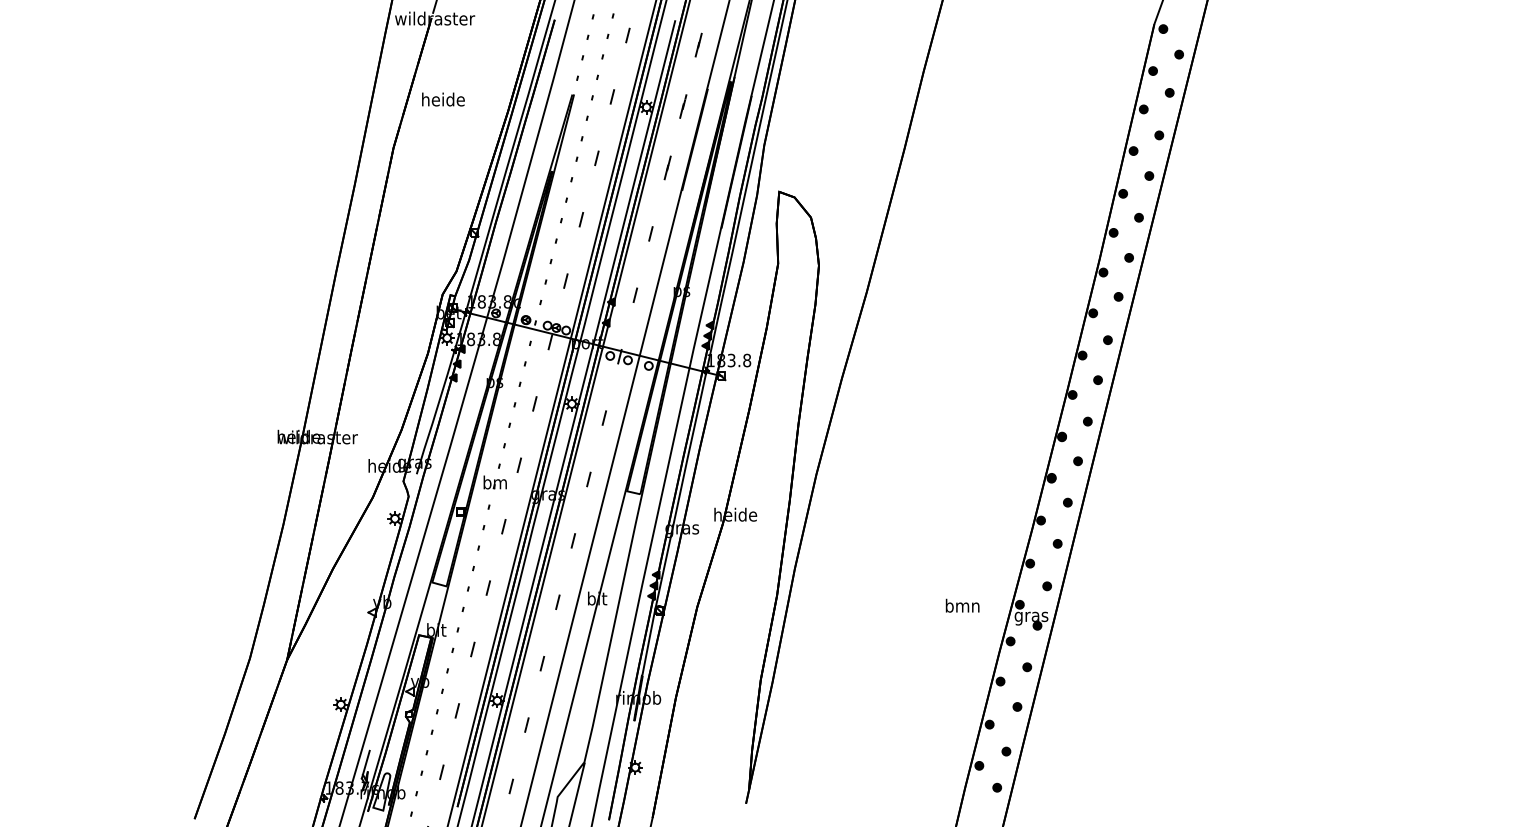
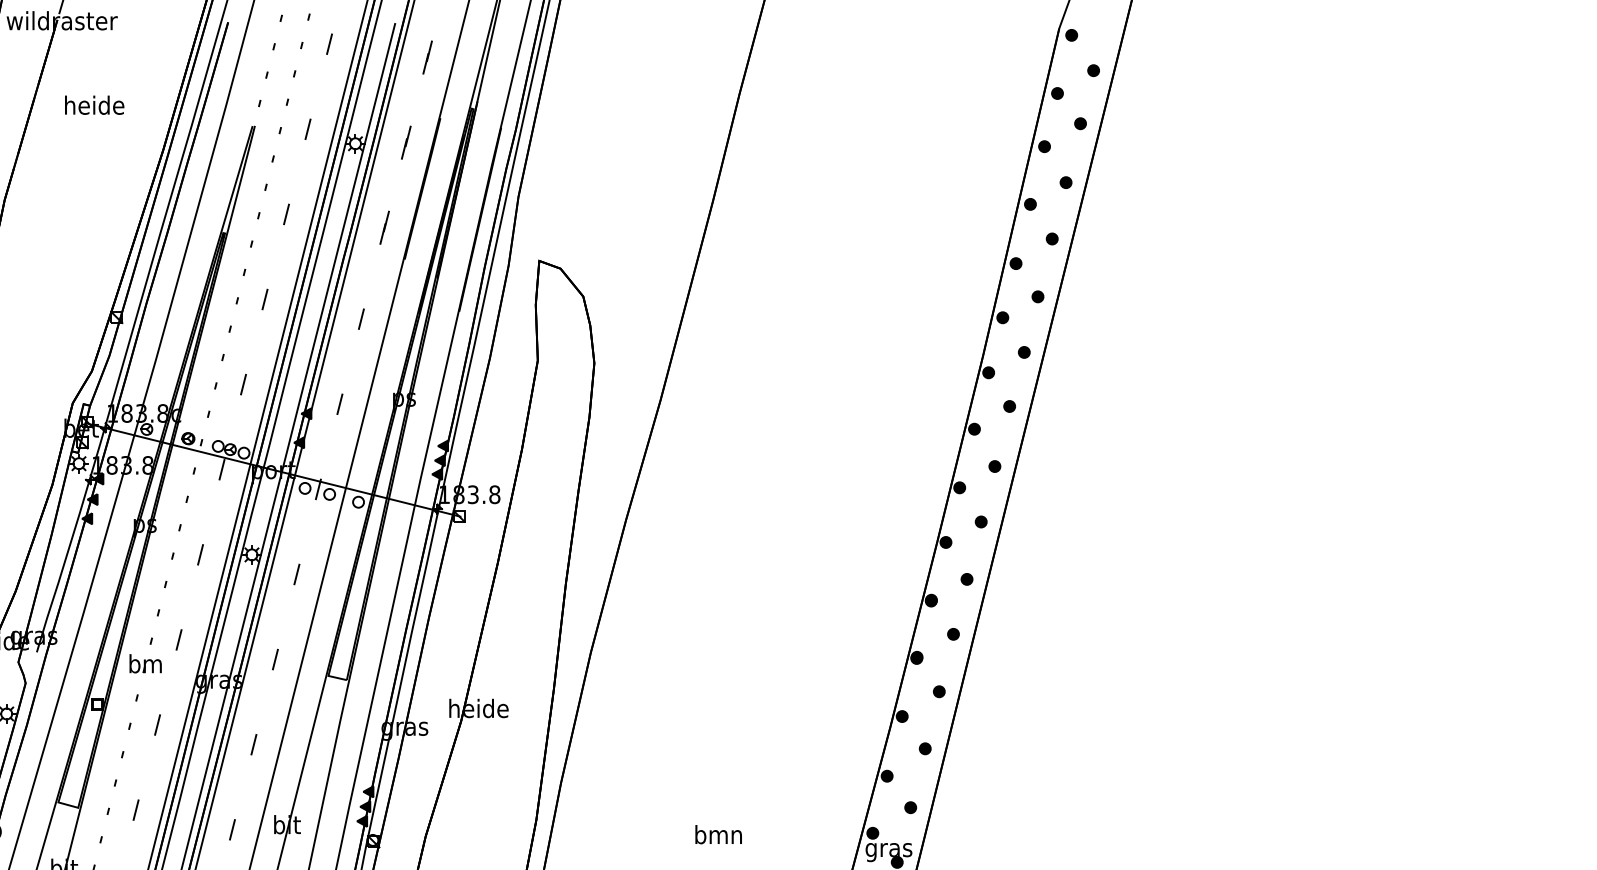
text: (443, 99) -> (94, 105), moved
text: (962, 605) -> (718, 834), moved

